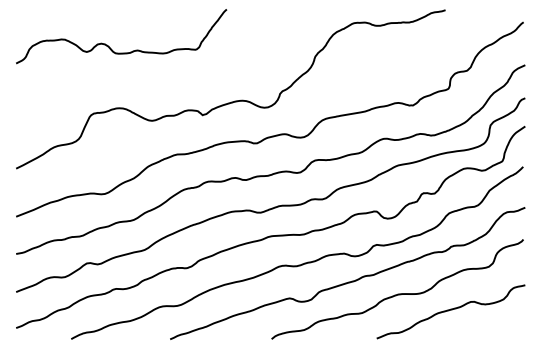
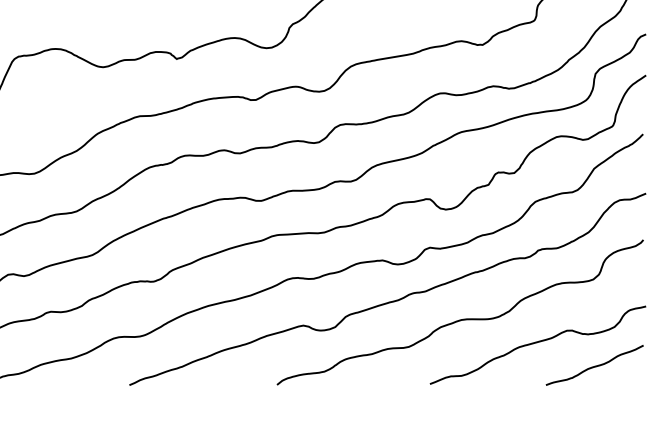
curve: (489, 325) -> (594, 365), added

